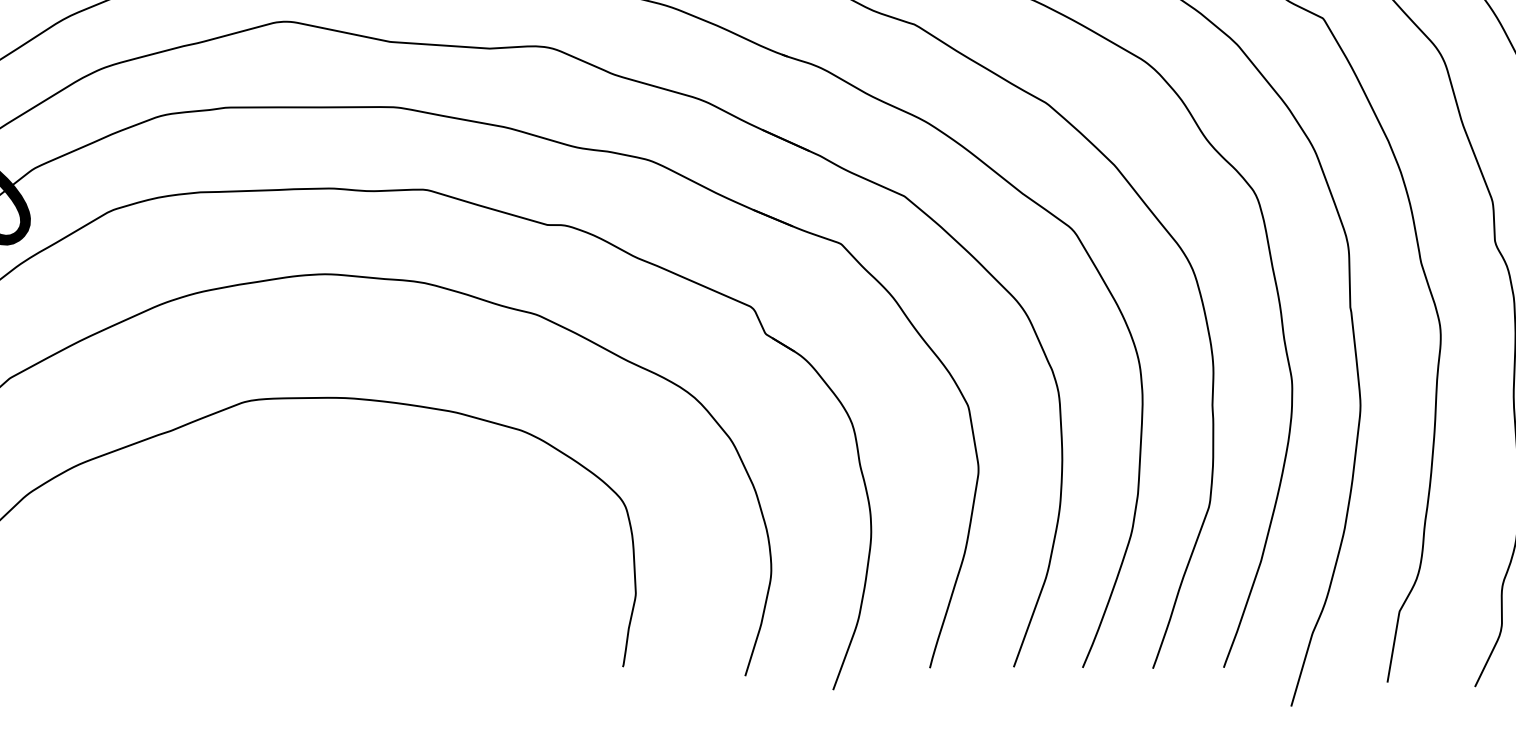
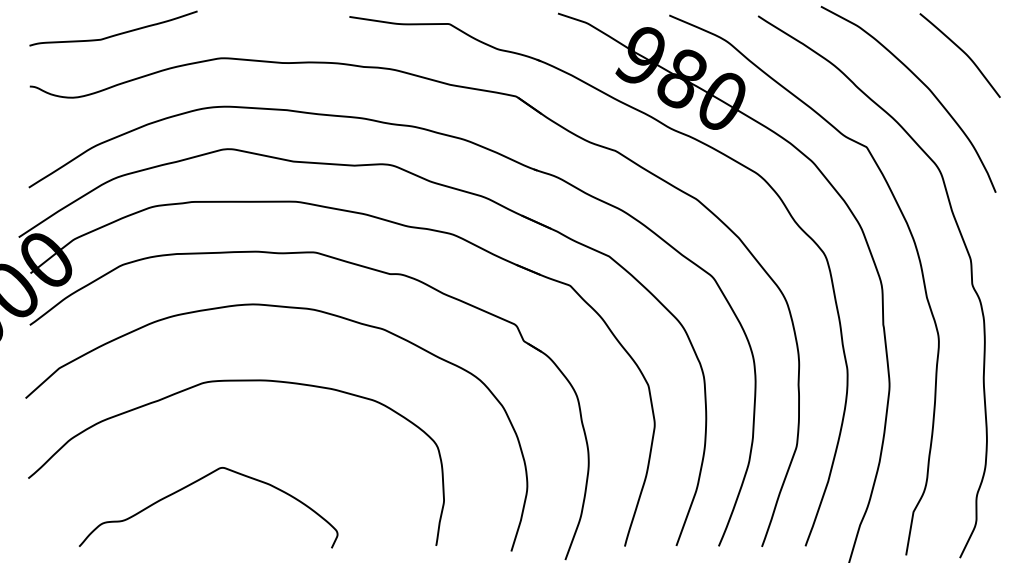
curve: (233, 563) -> (196, 482), added

